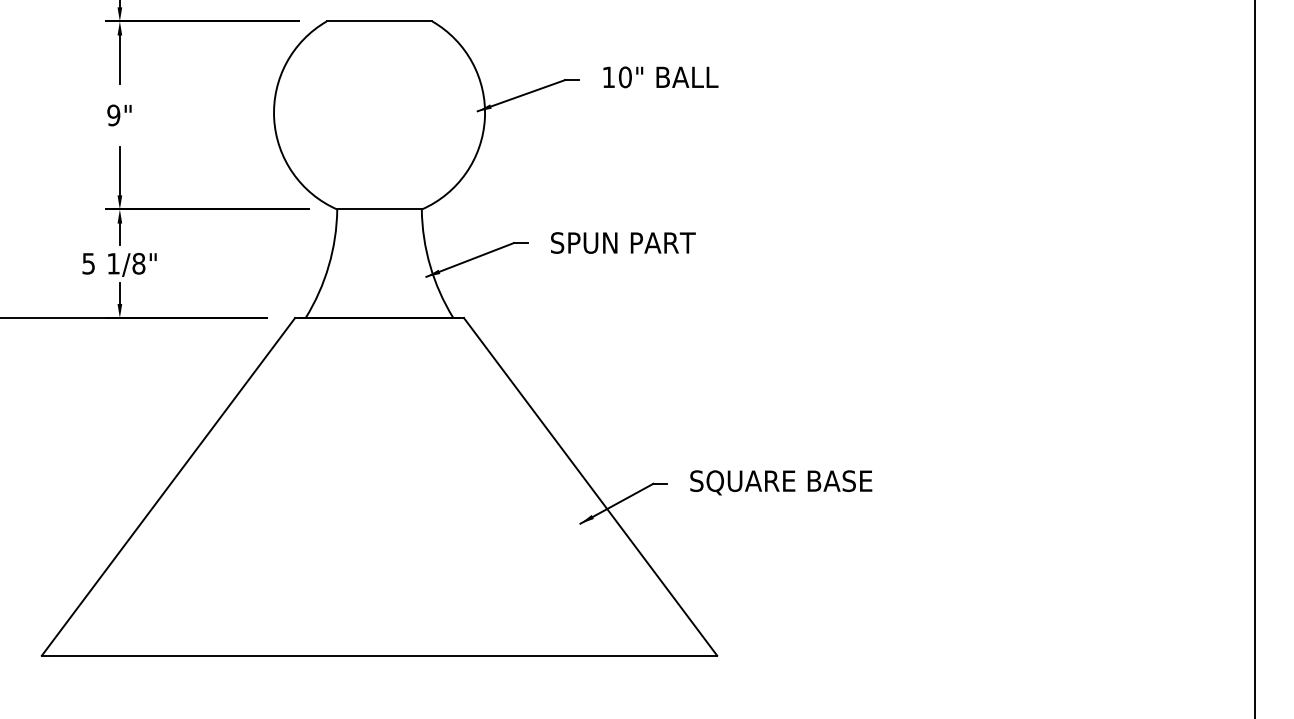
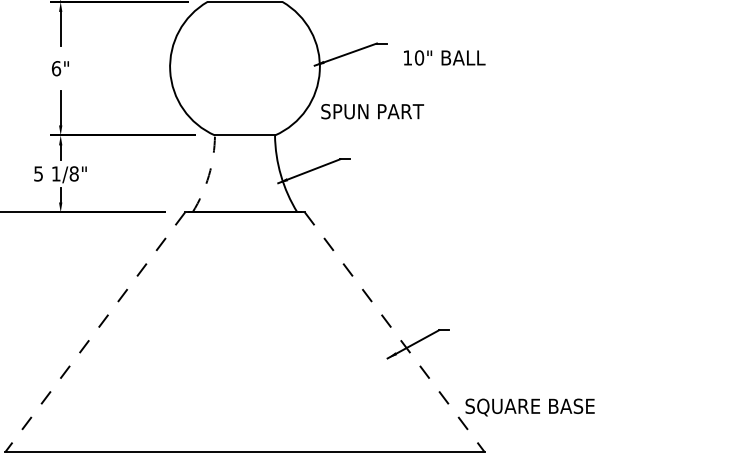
text: (660, 77) -> (444, 58), moved
text: (113, 115) -> (56, 68), 9" -> 6"
text: (623, 242) -> (372, 111), moved
arc: (328, 265) -> (208, 175), solid -> dashed
text: (781, 482) -> (530, 407), moved
line: (168, 487) -> (95, 332), solid -> dashed
line: (590, 487) -> (394, 332), solid -> dashed

